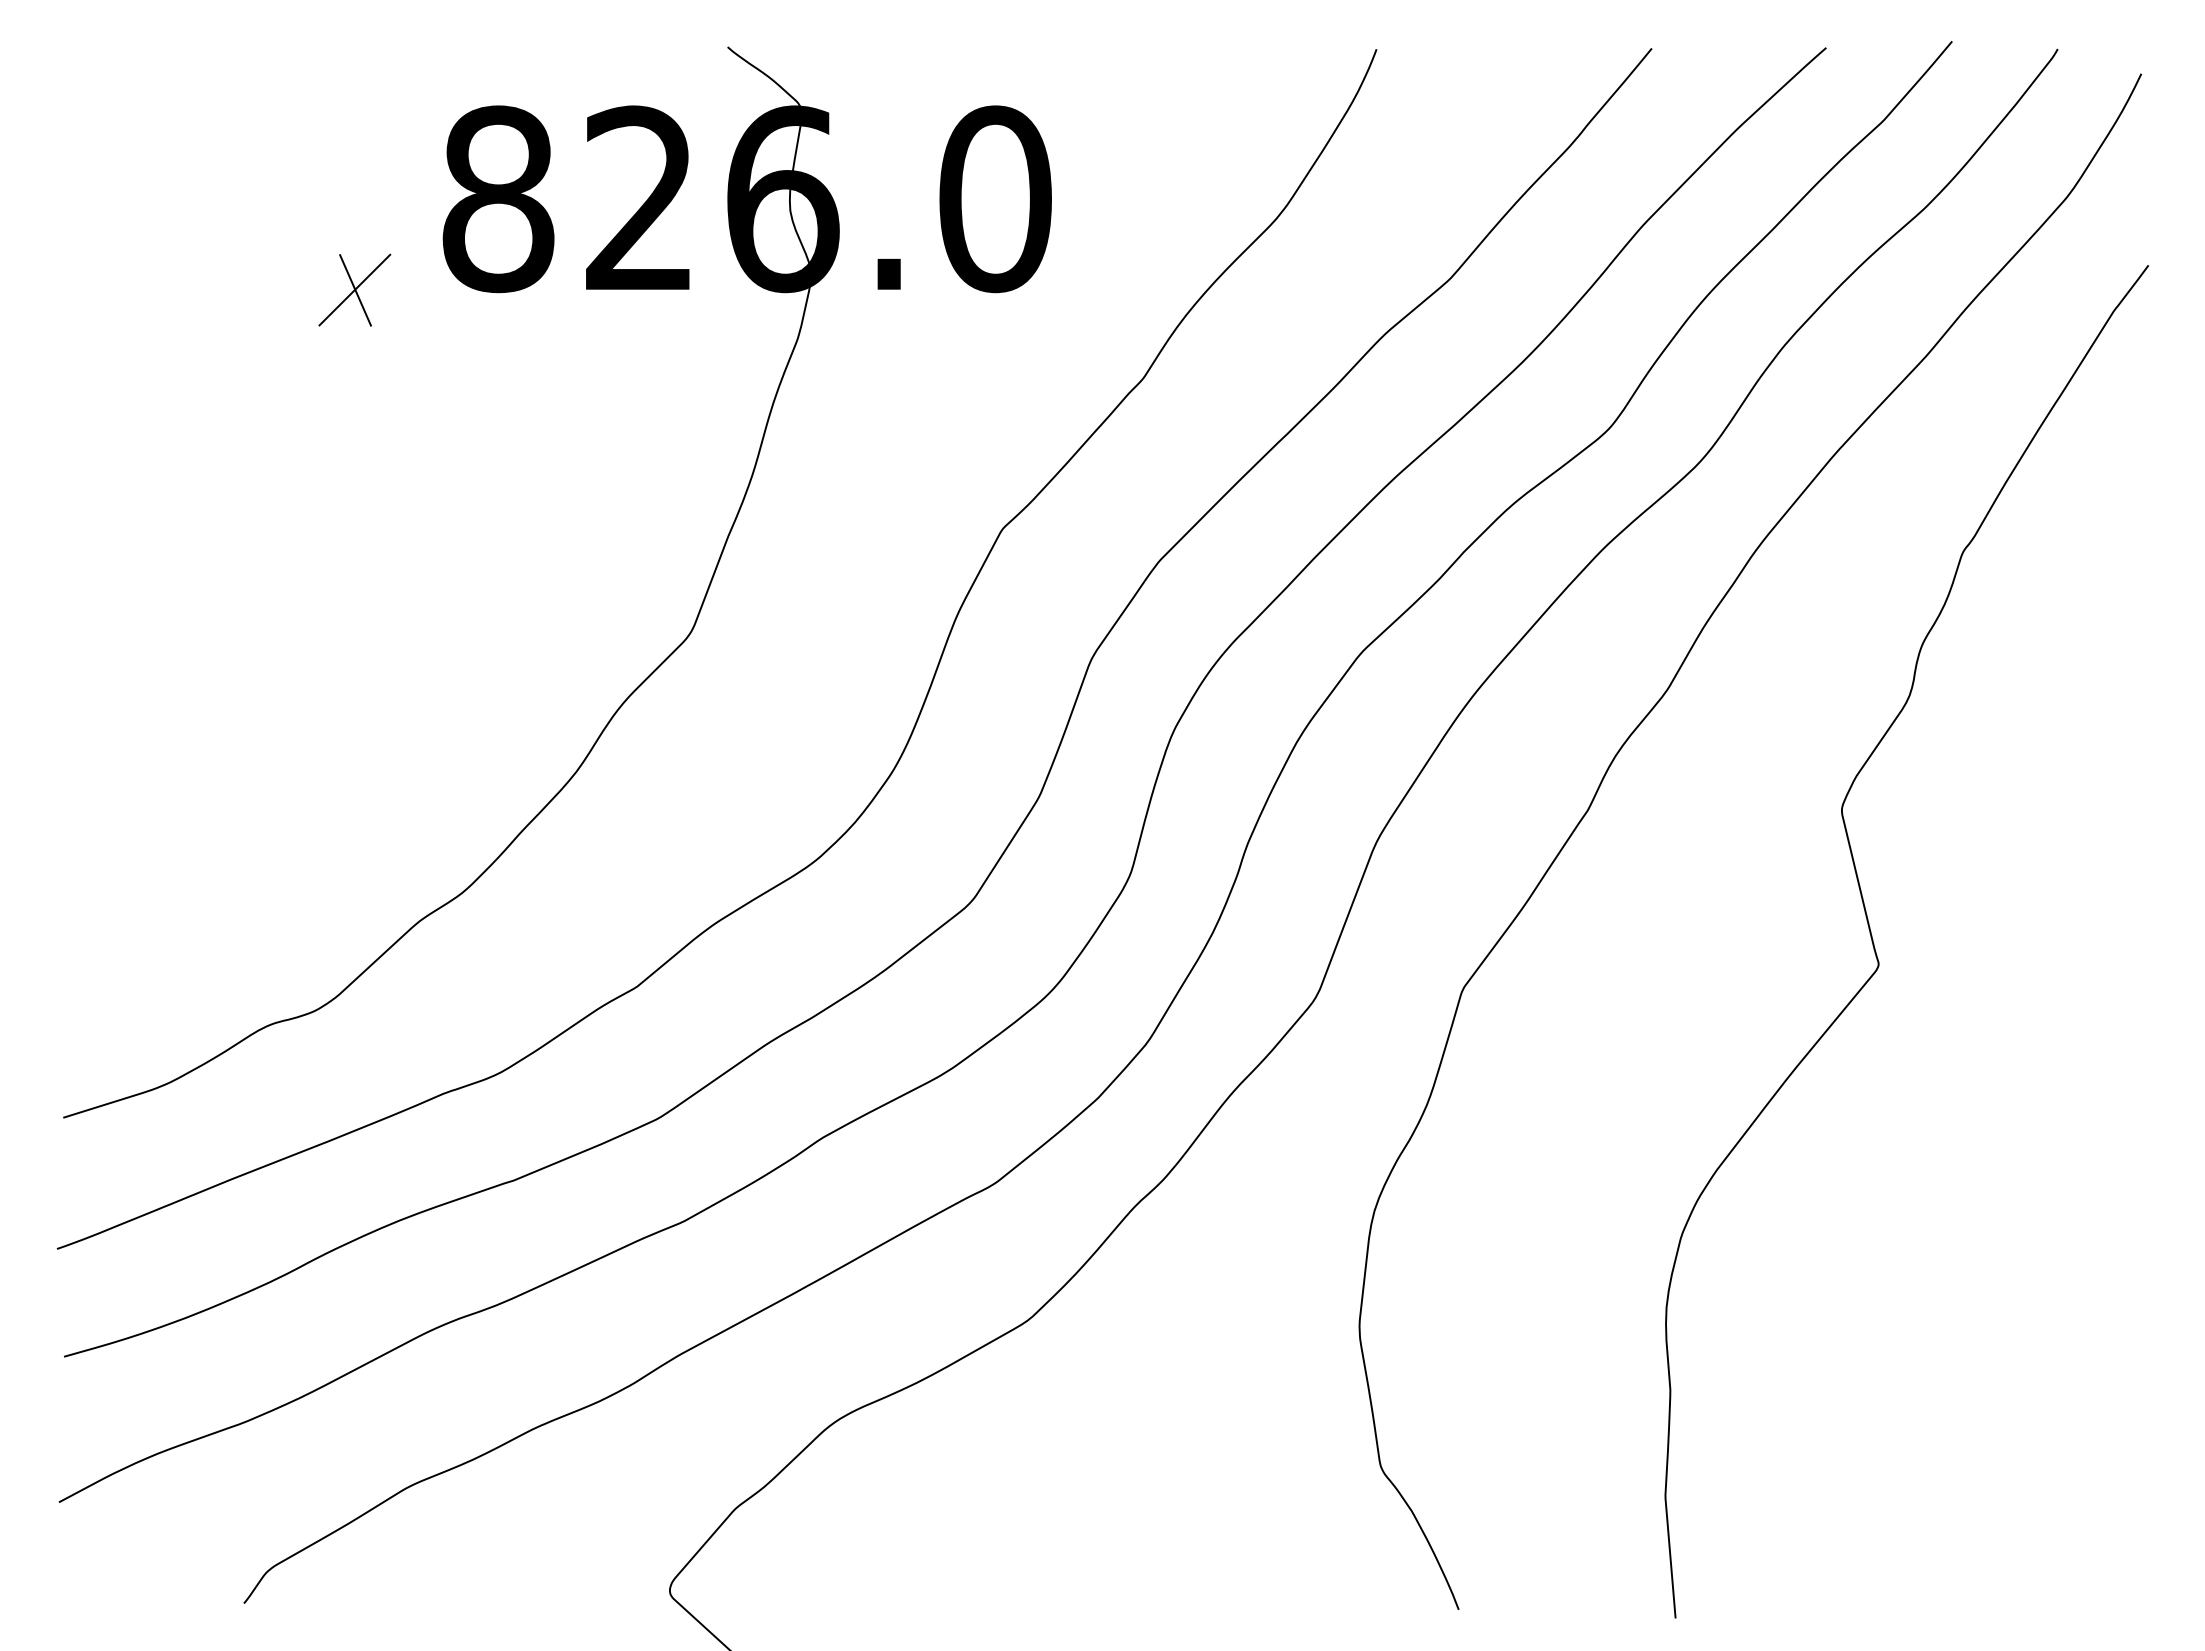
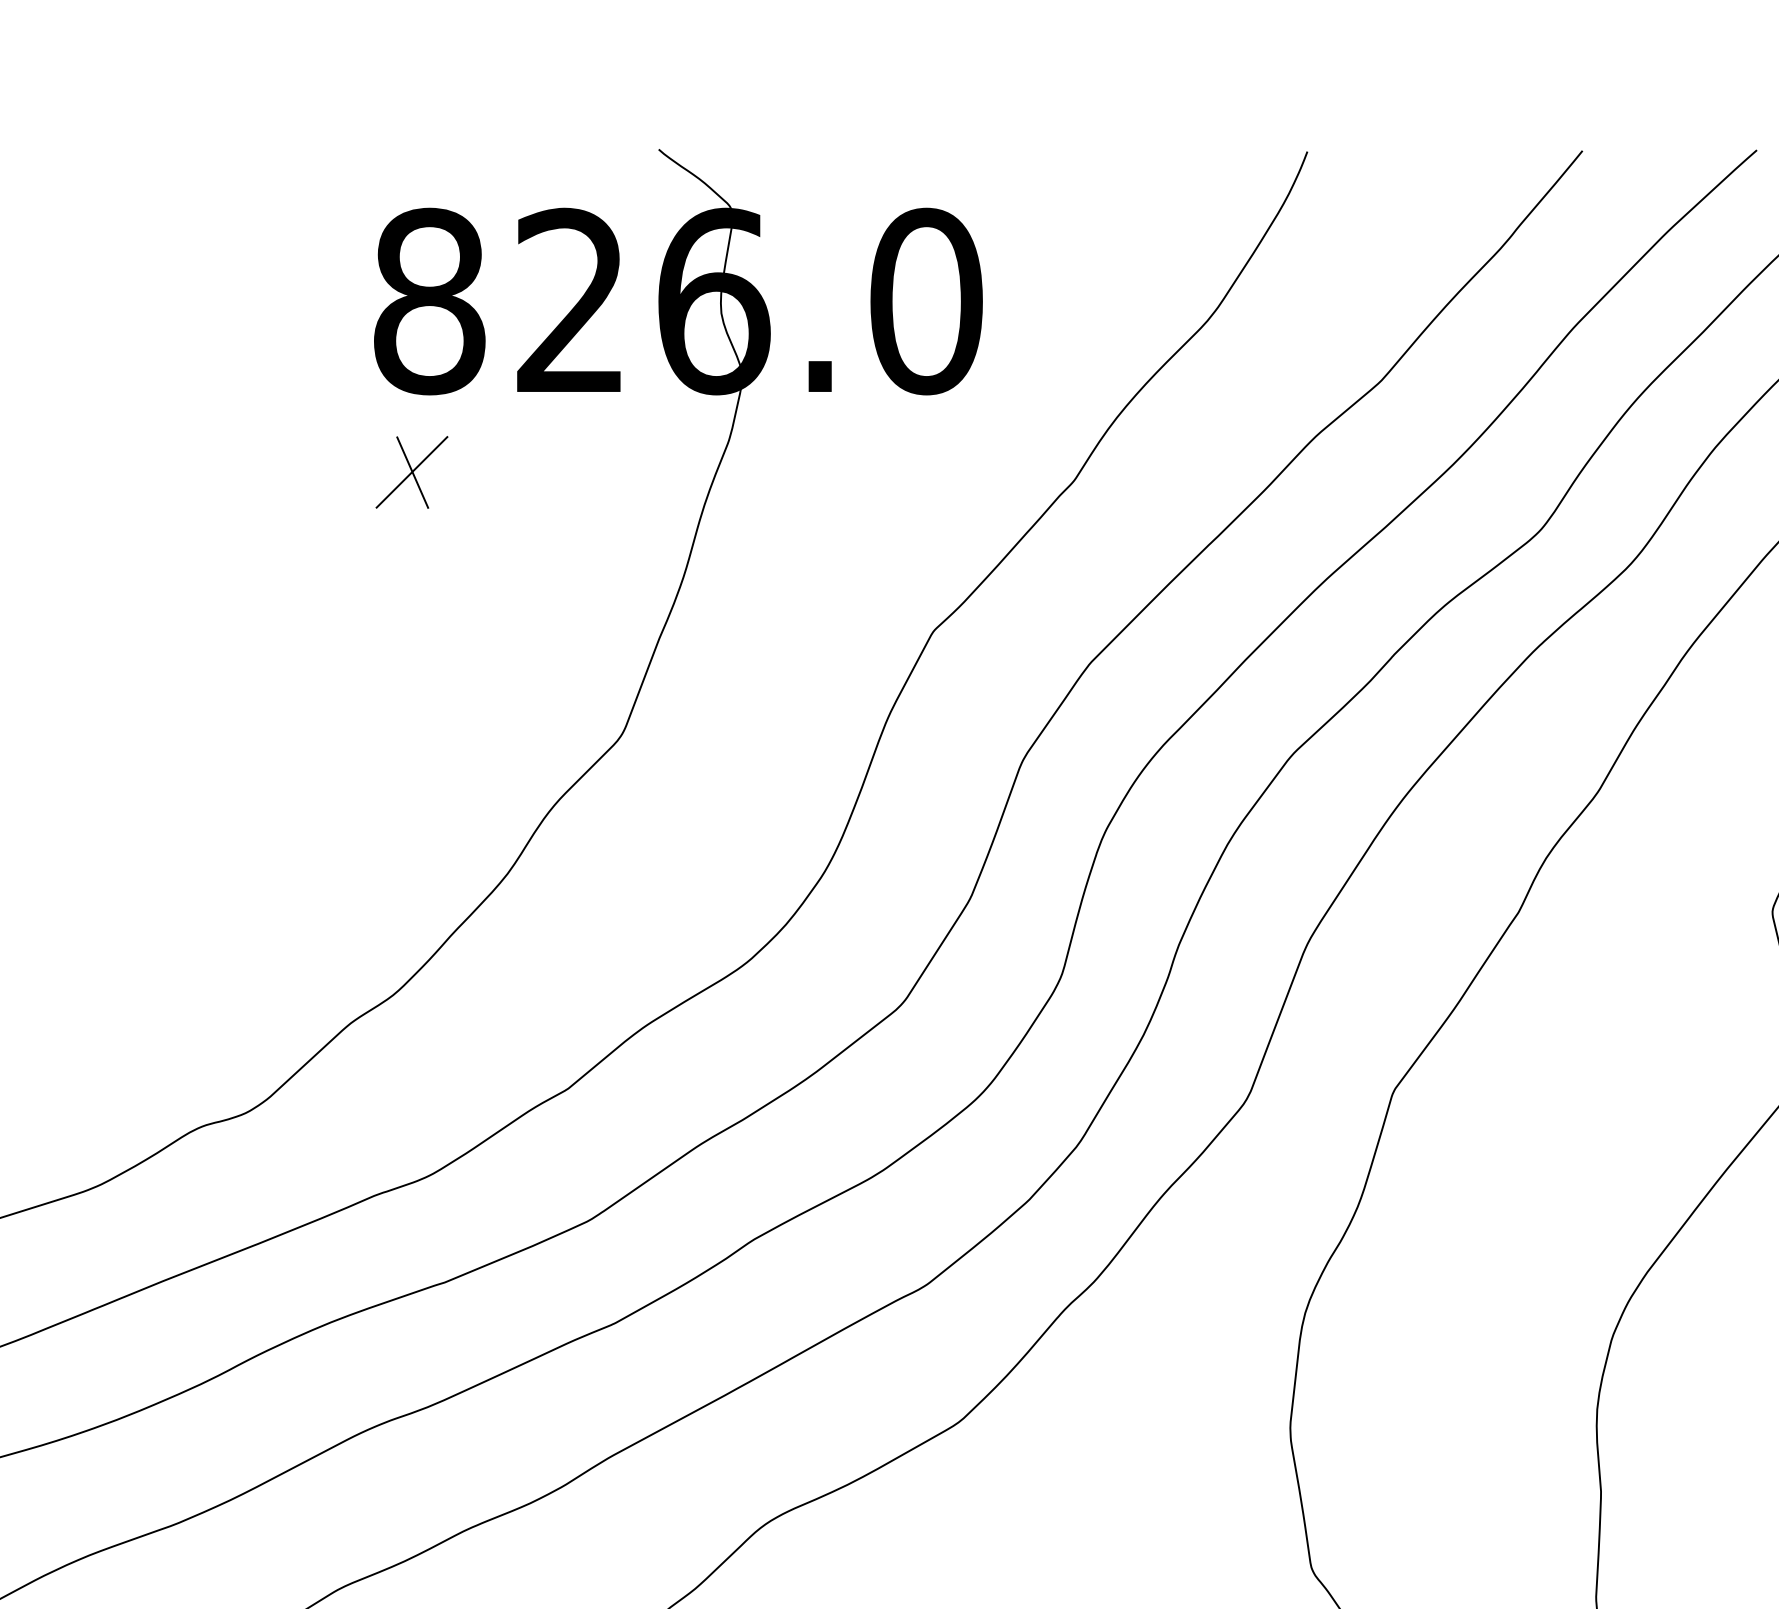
part: (354, 289) -> (411, 471), moved

